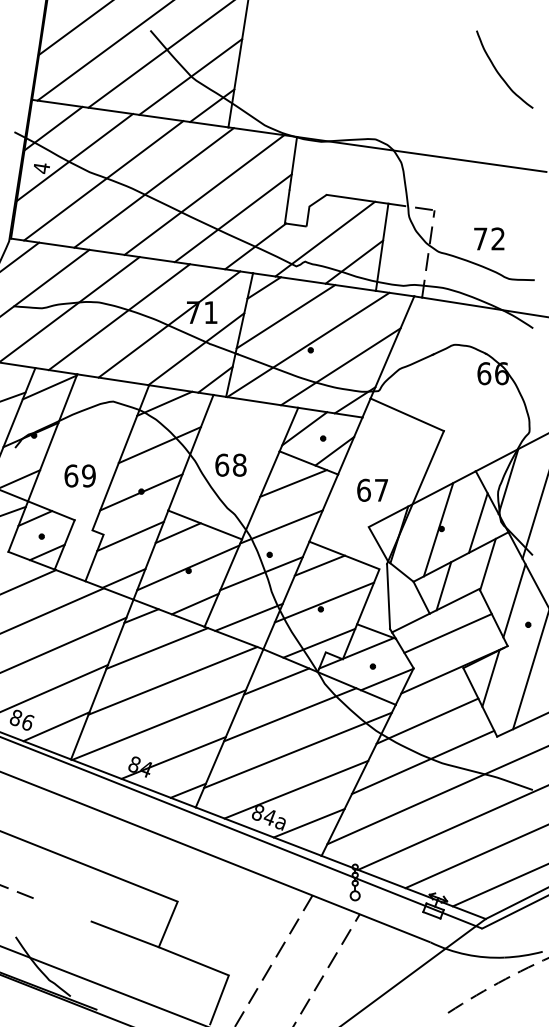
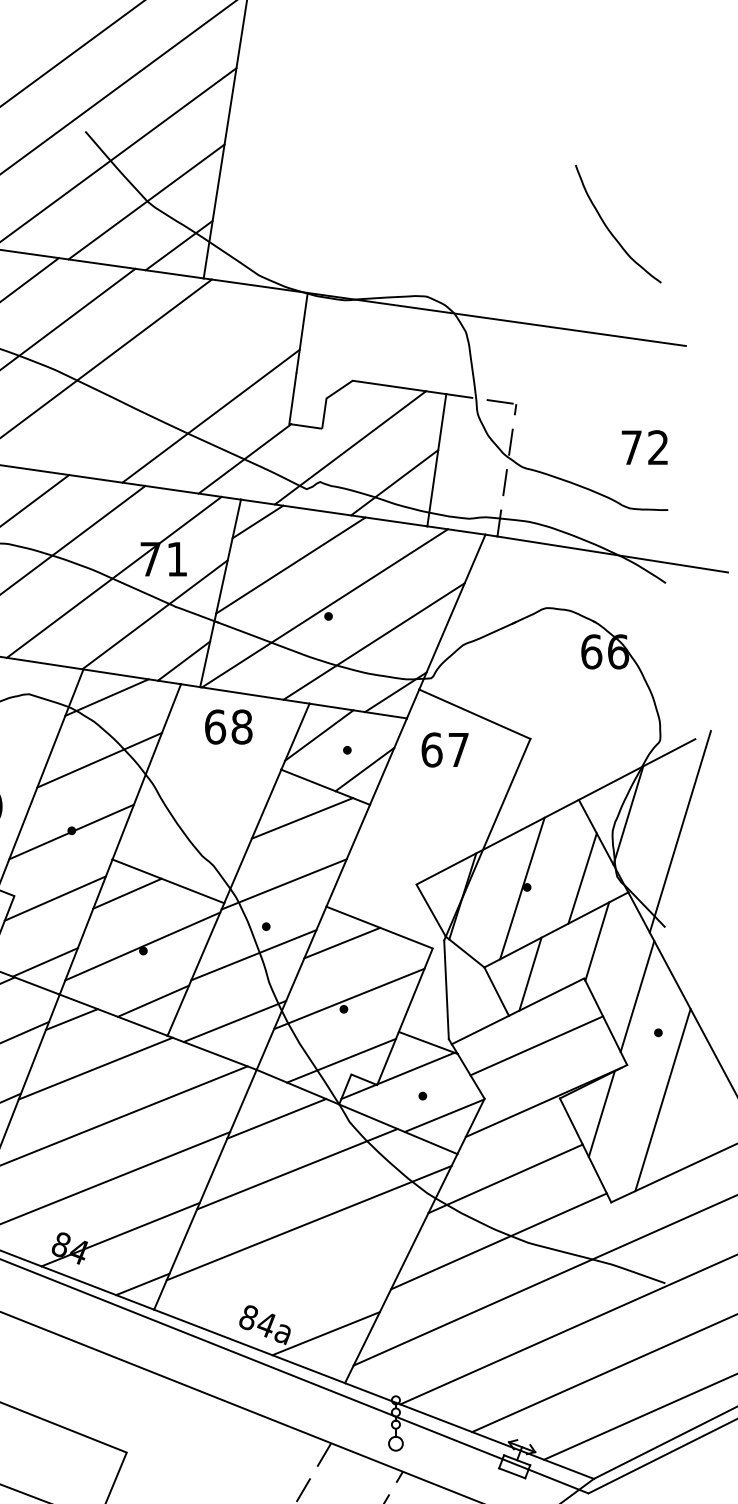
curve: (498, 71) -> (608, 227), moved
line: (204, 194) -> (167, 380), removed
text: (489, 238) -> (645, 446), moved
text: (230, 464) -> (228, 725), moved
text: (372, 489) -> (444, 748), moved
line: (296, 789) -> (306, 1282), removed

